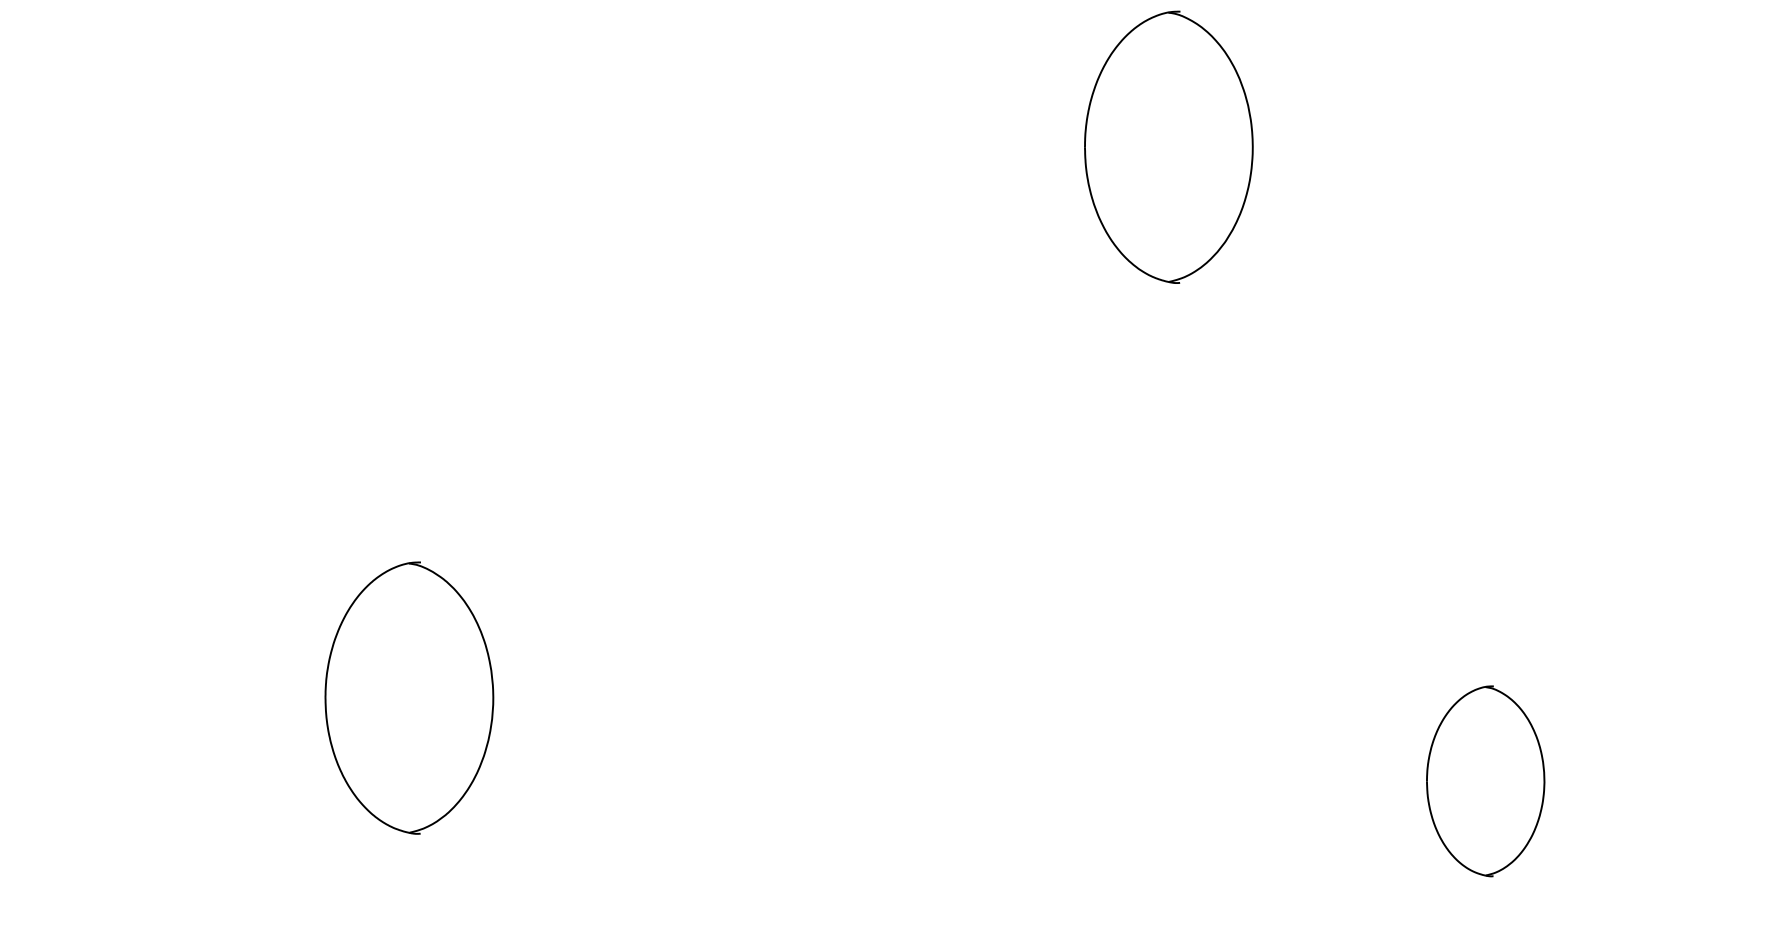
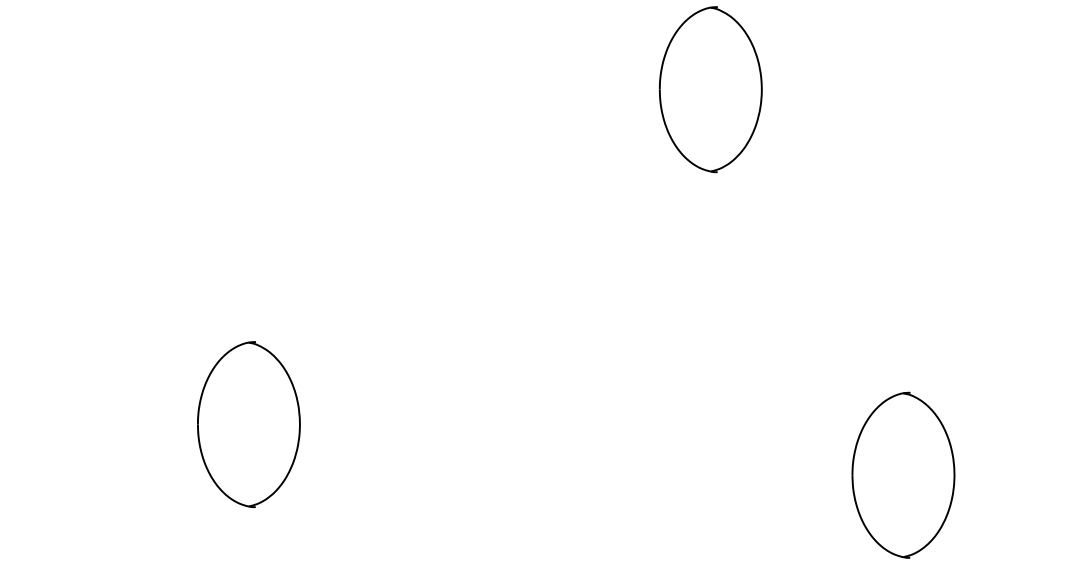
part: (1485, 780) -> (903, 474), size x1.43

